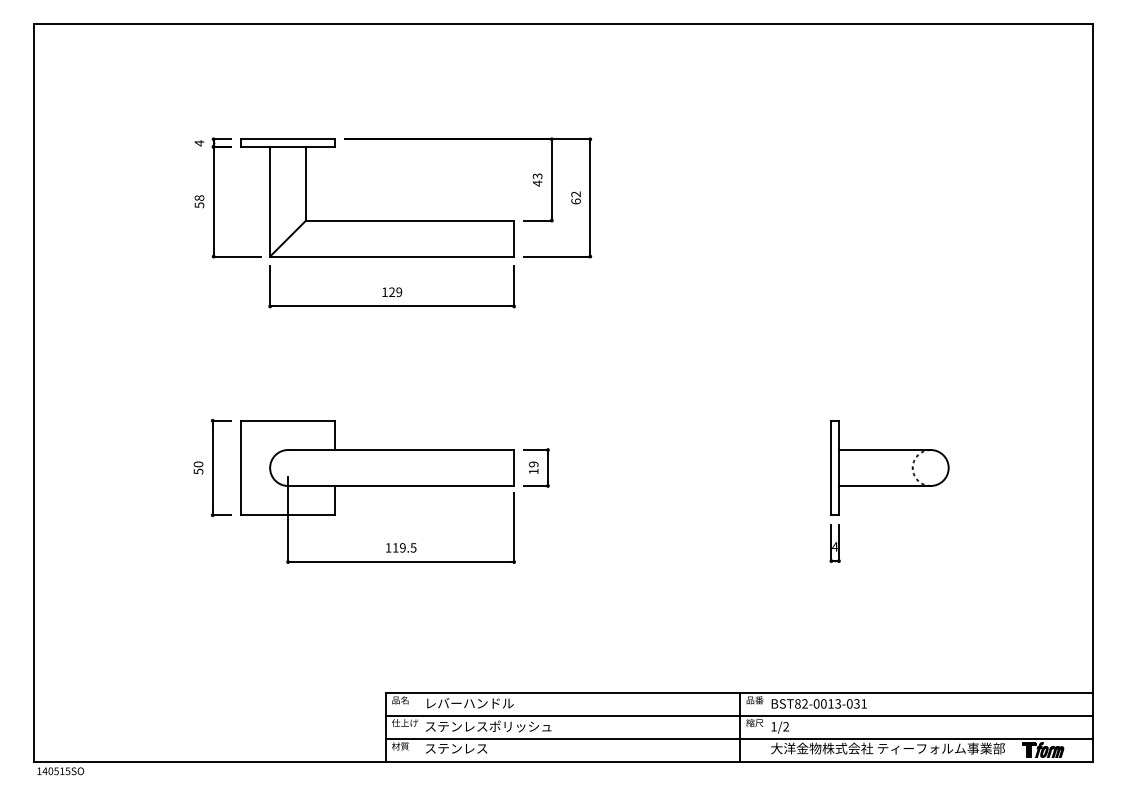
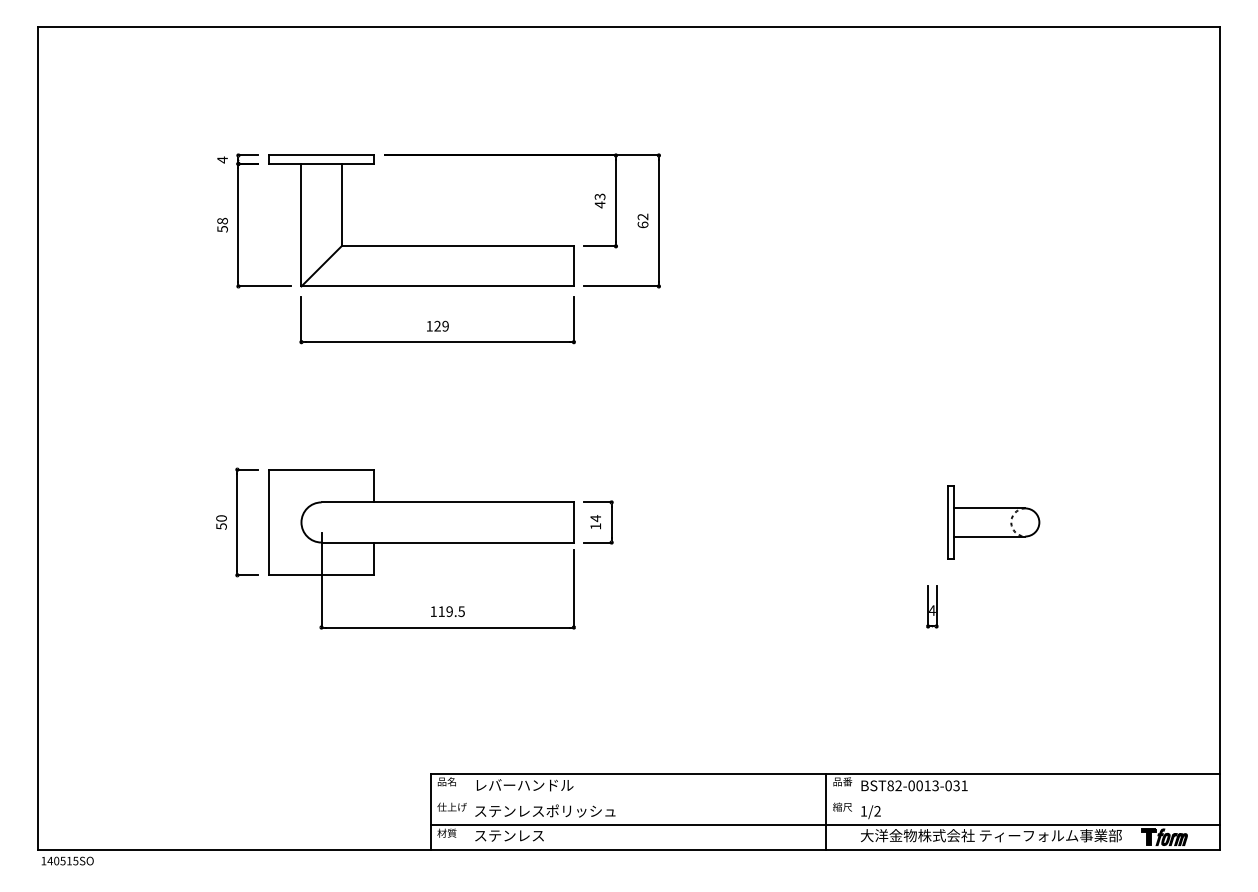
text: (533, 464) -> (595, 518), 19 -> 14
part: (889, 467) -> (992, 521), size x0.7
line: (739, 716) -> (825, 799), removed

